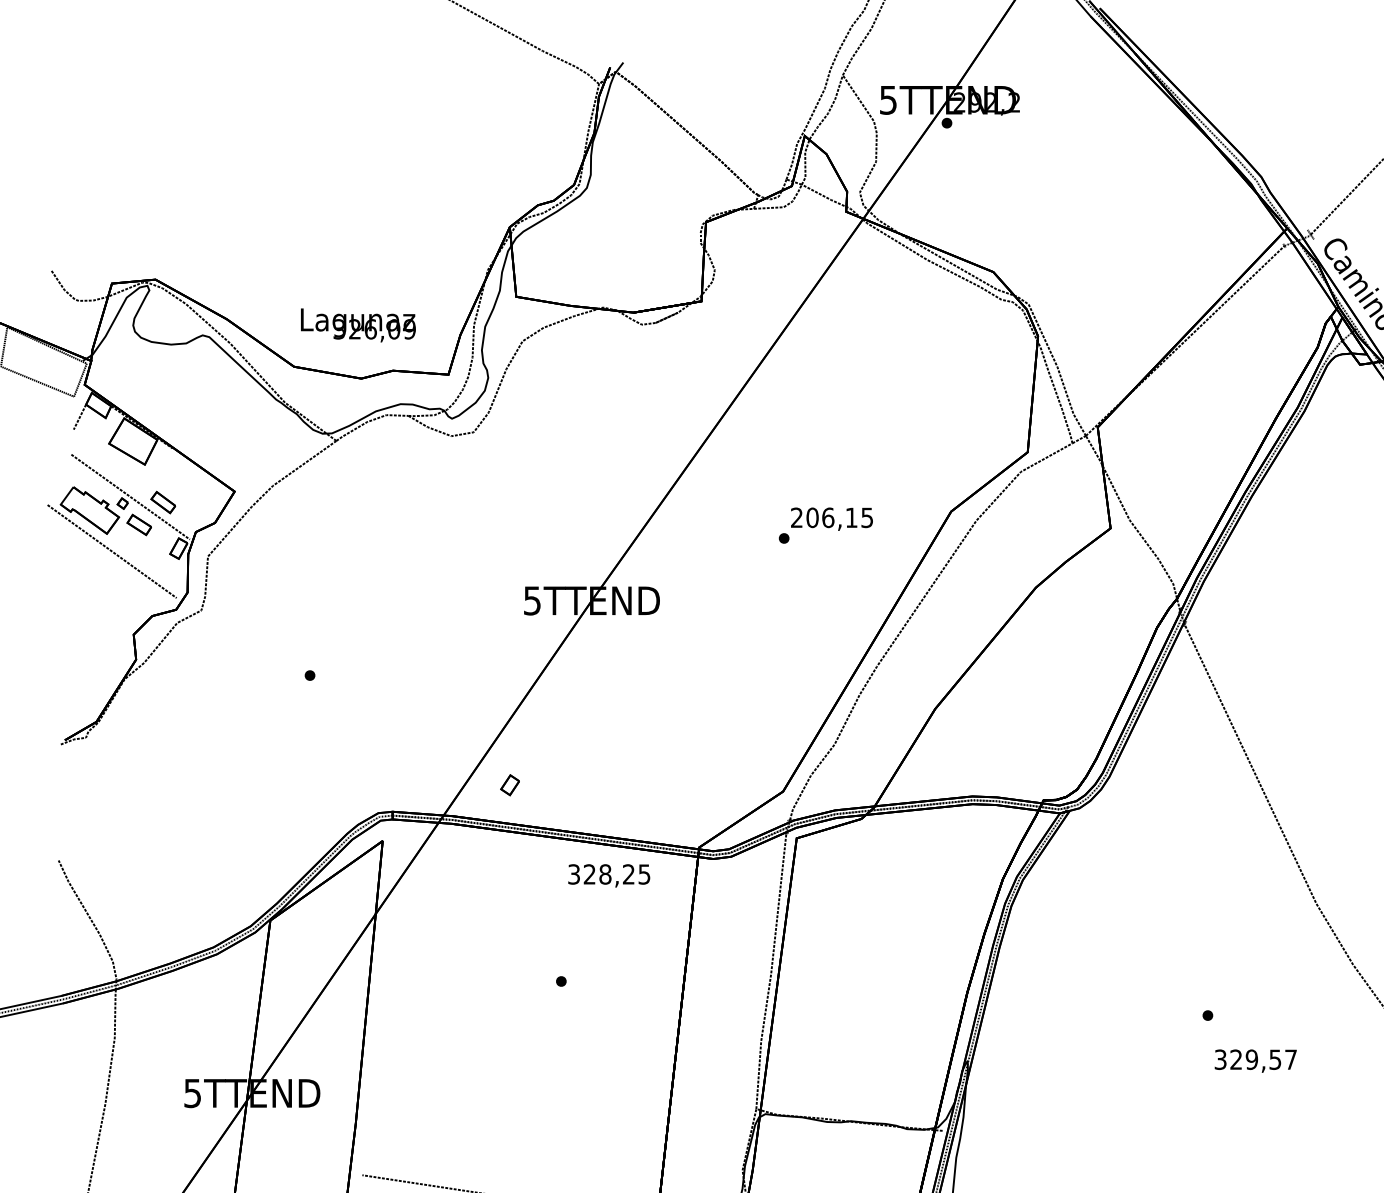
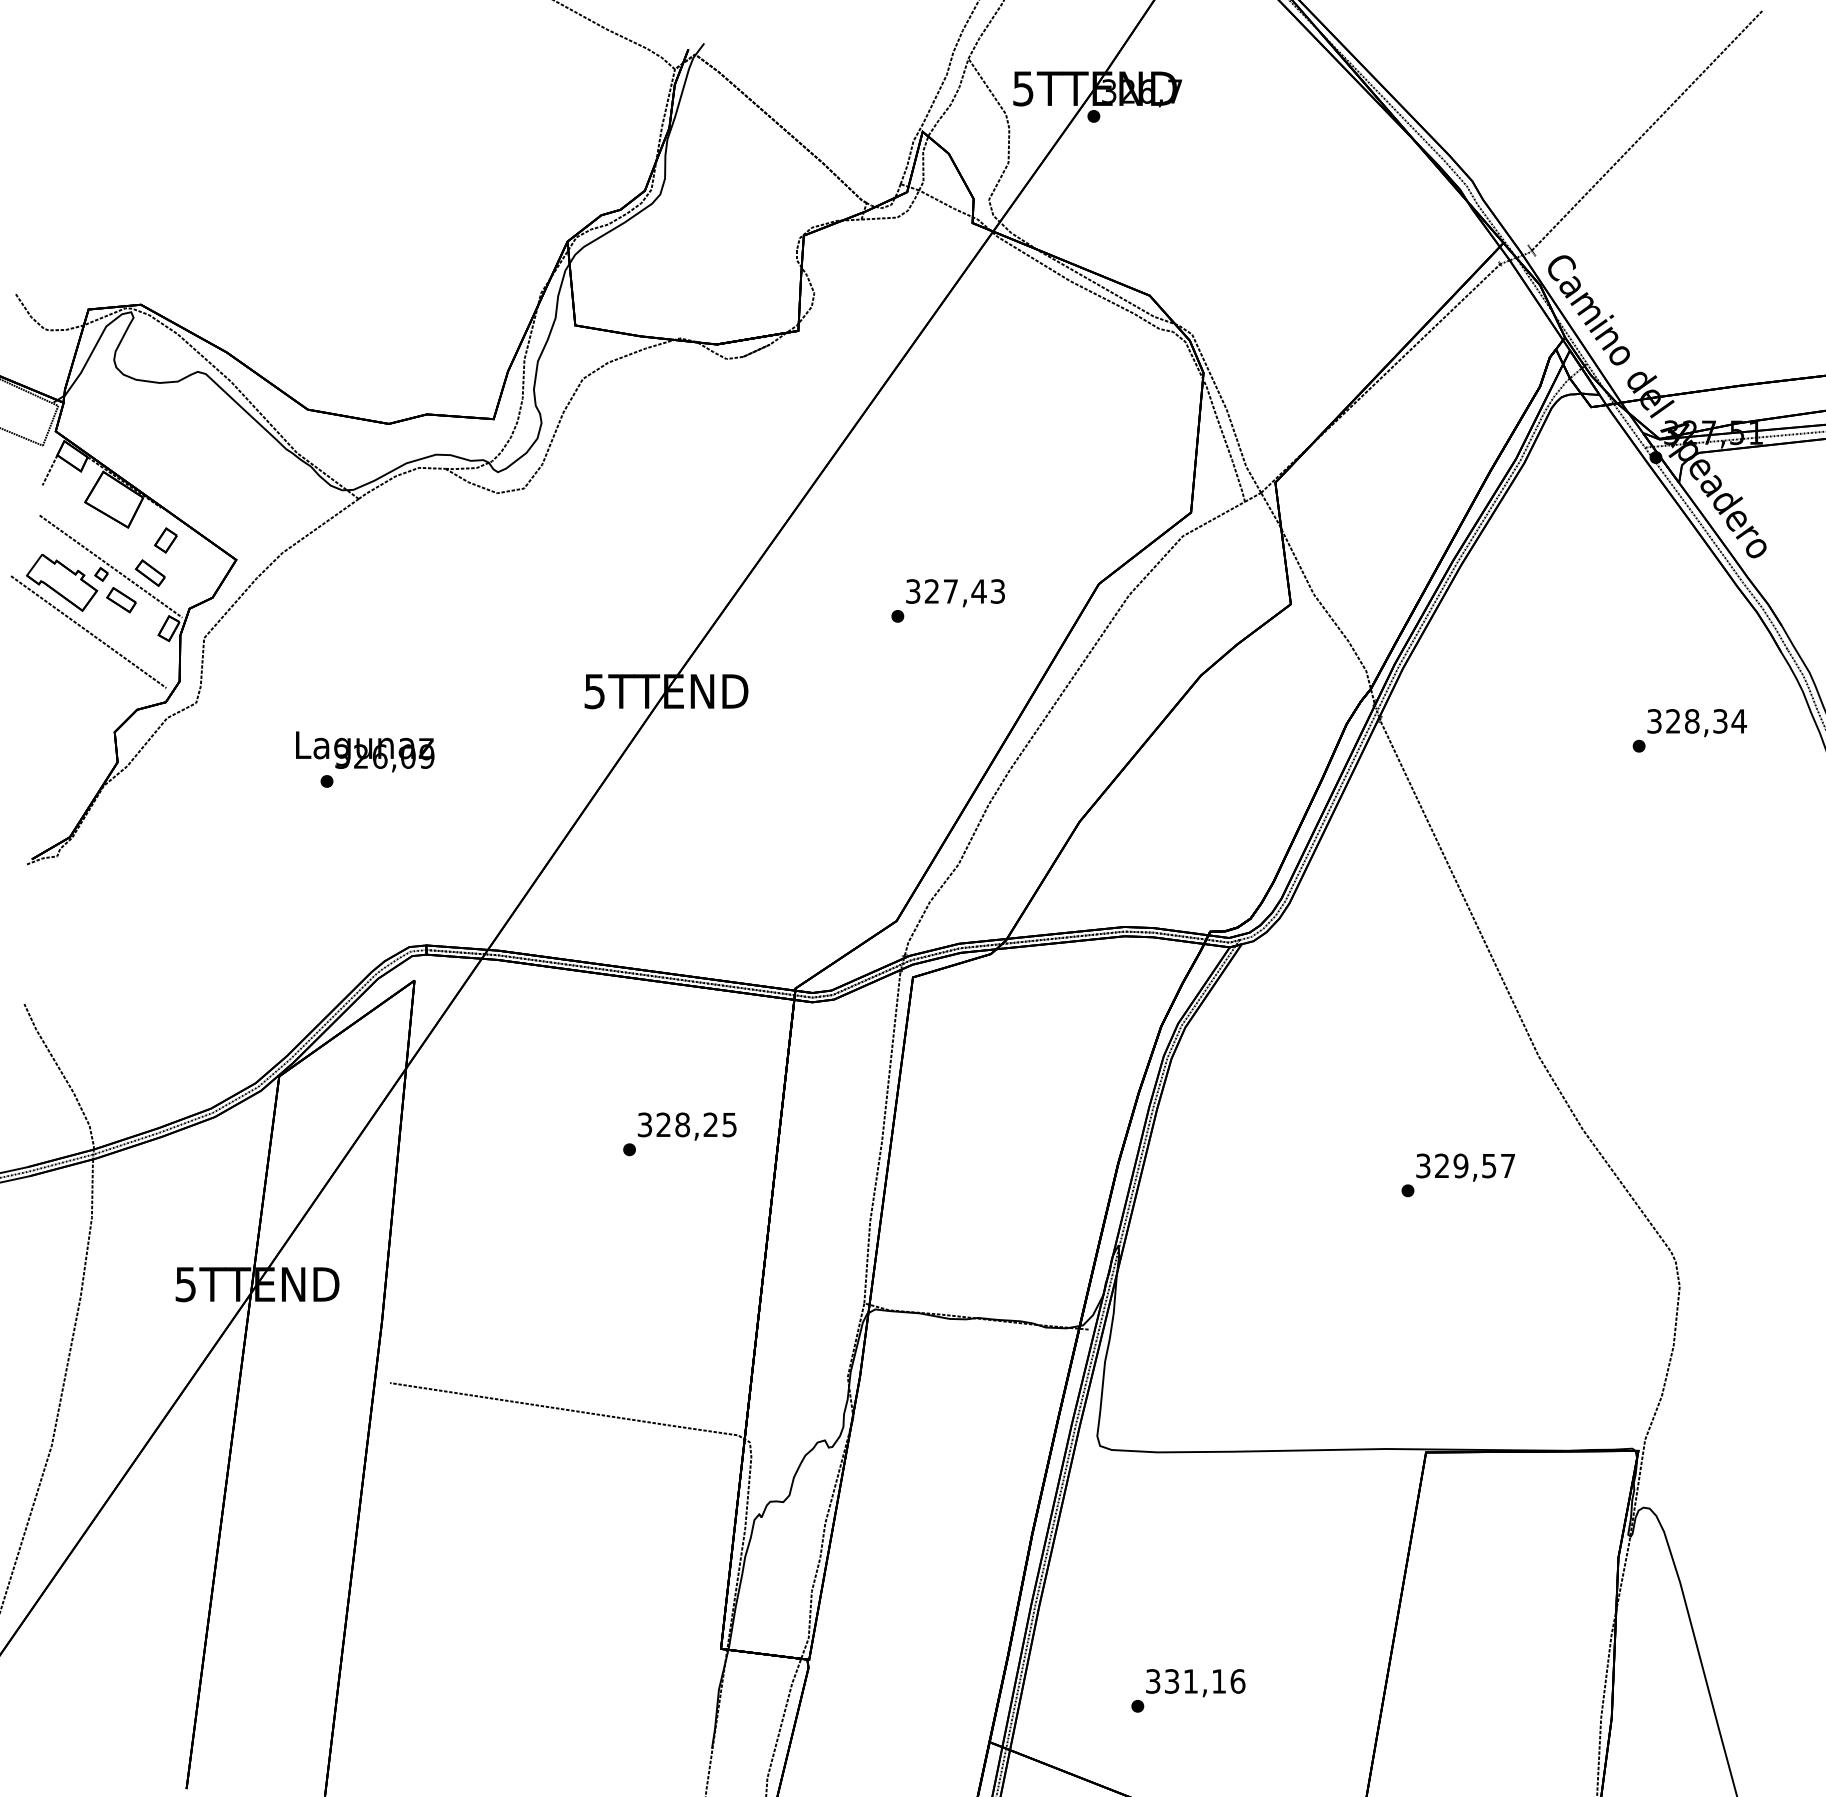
text: (987, 102) -> (1142, 91), 292,2 -> 326,7
text: (358, 325) -> (365, 751), moved
text: (832, 517) -> (955, 591), 206,15 -> 327,43
part: (509, 785) -> (165, 540), moved
text: (608, 875) -> (686, 1126), moved
text: (1255, 1061) -> (1465, 1167), moved

